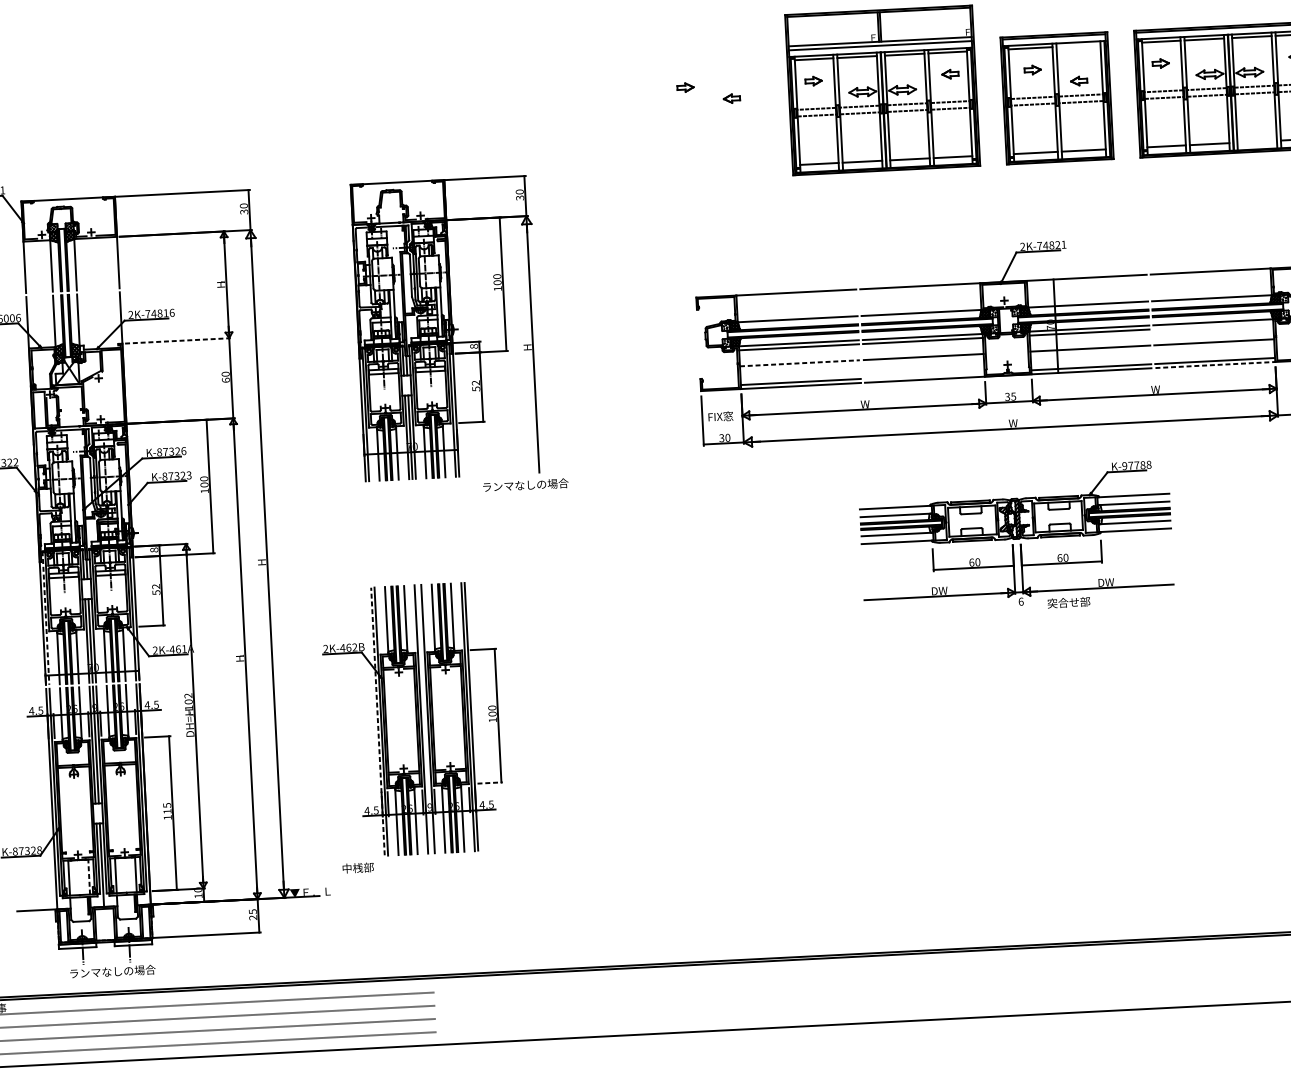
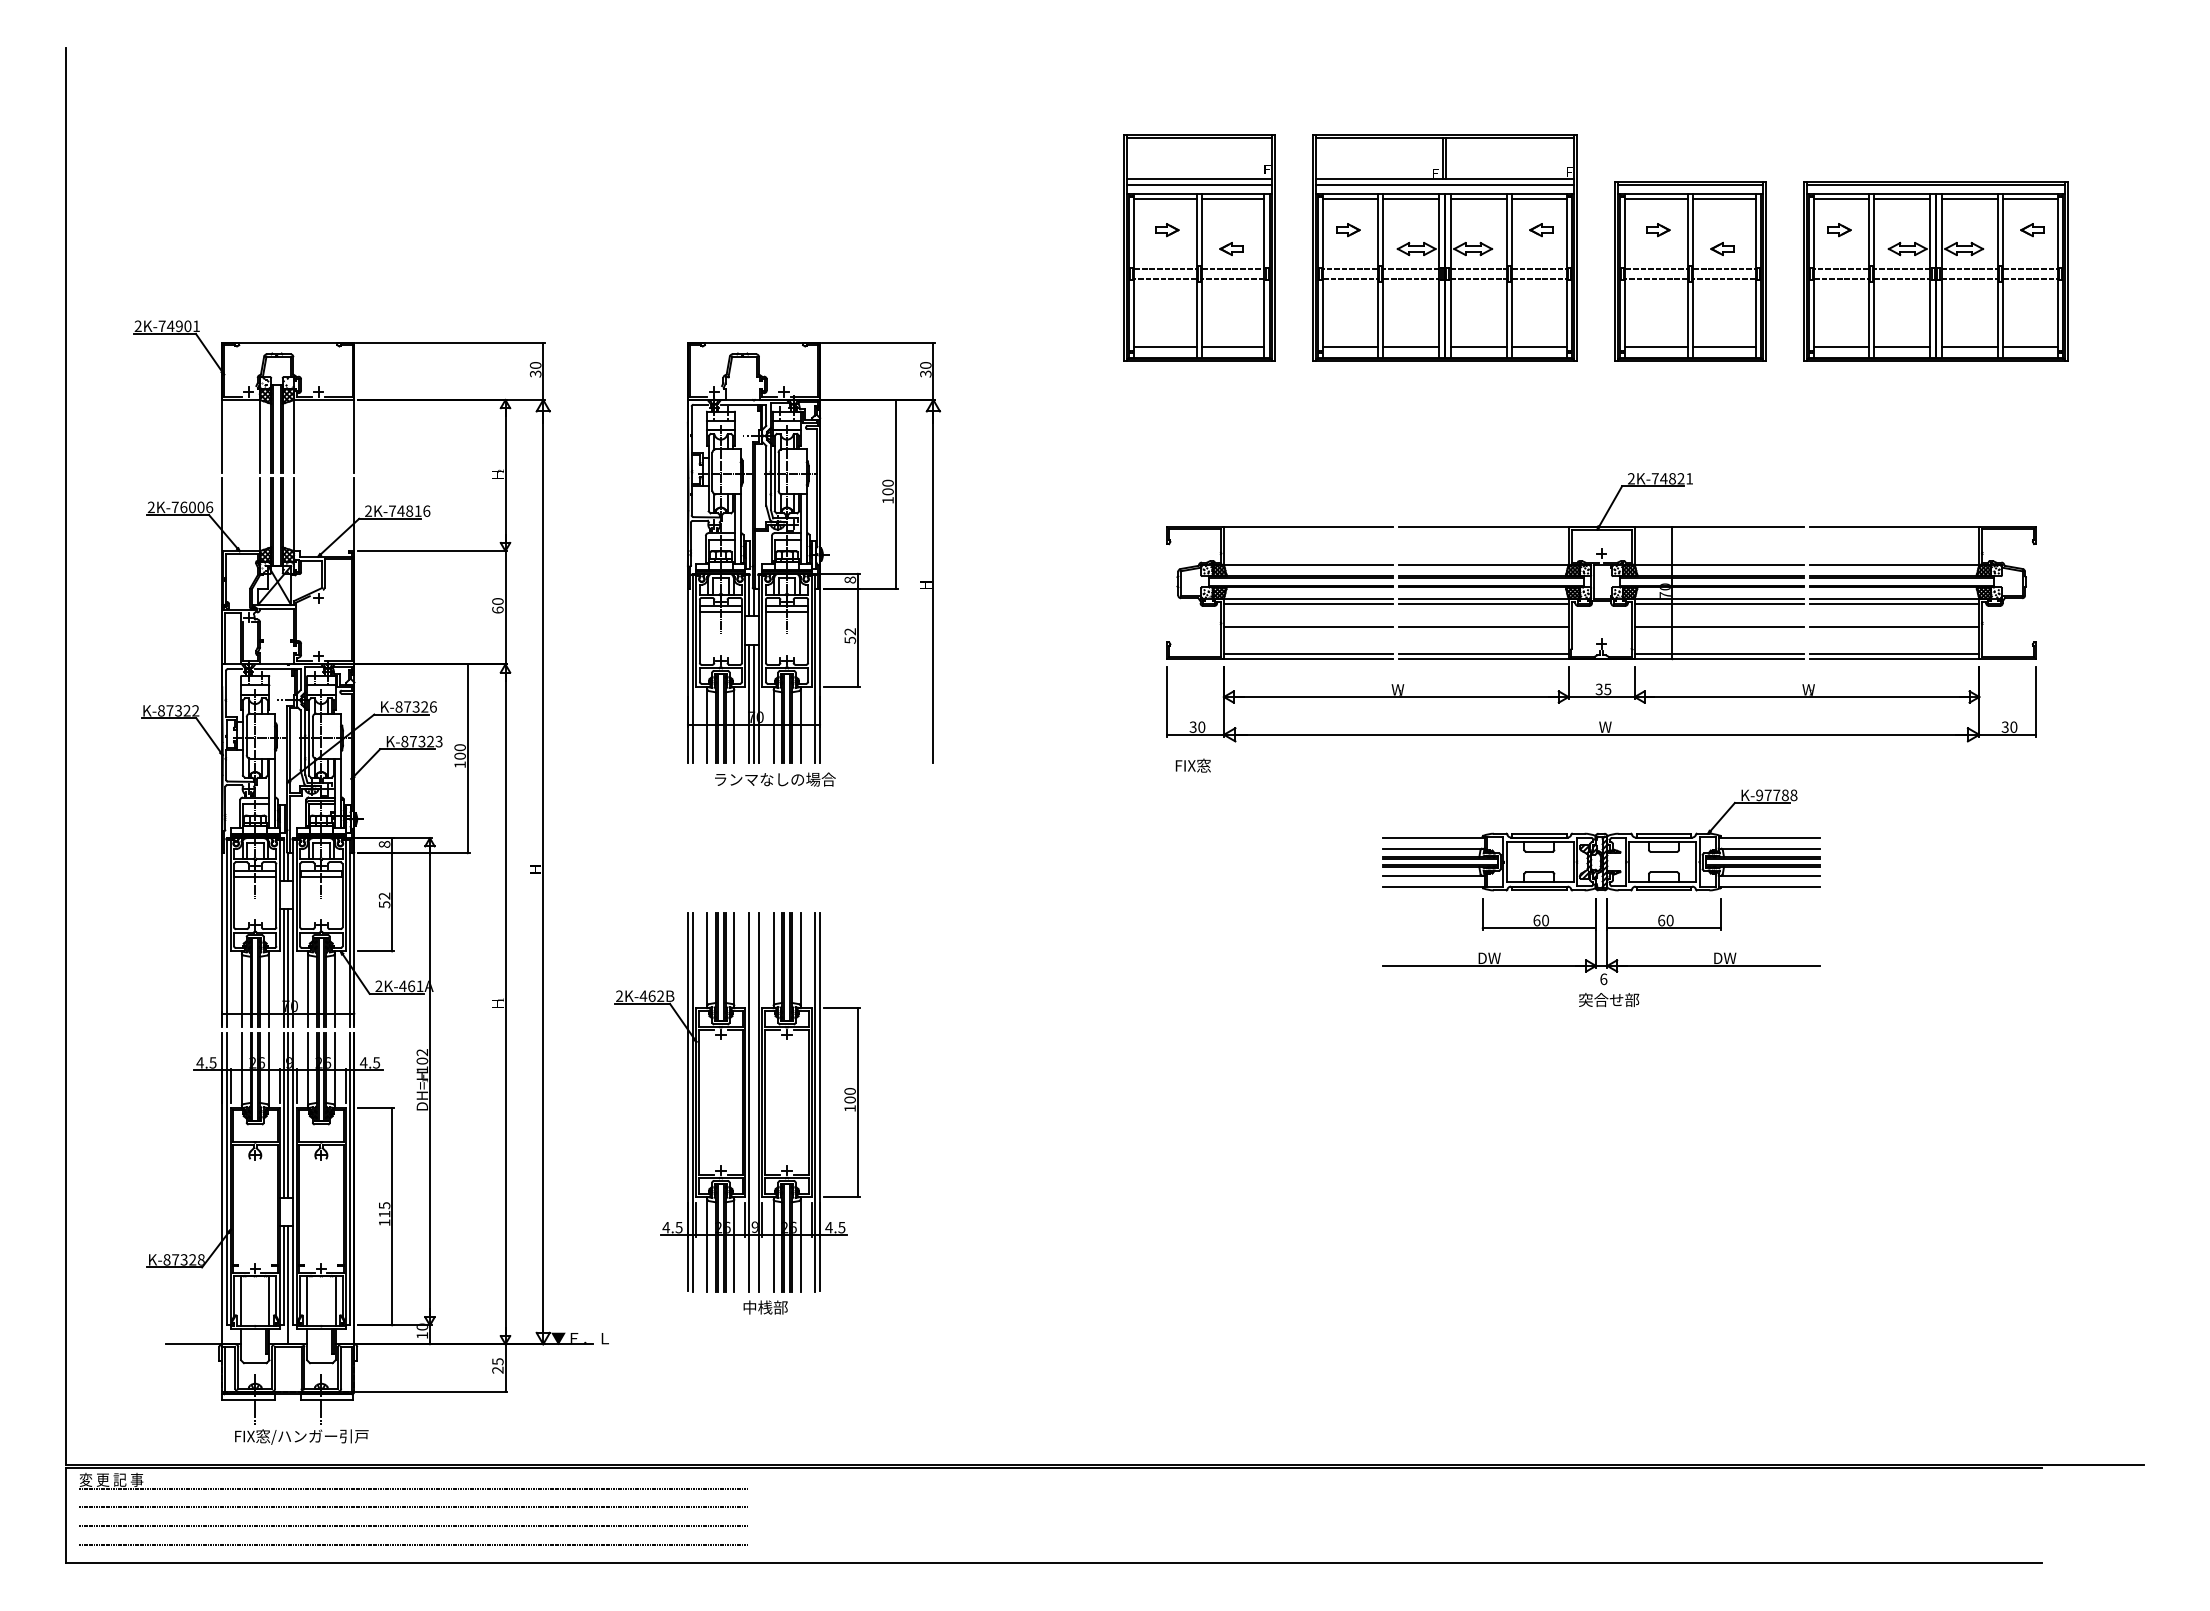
line: (1078, 46) -> (1724, 199), added
part: (709, 98) -> (1199, 247), added
line: (1257, 141) -> (1969, 347), added
line: (1213, 326) -> (1894, 604), added
line: (177, 341) -> (432, 551), dashed -> solid
line: (799, 363) -> (1308, 627), dashed -> solid
line: (1215, 365) -> (1895, 659), dashed -> solid
line: (924, 375) -> (1483, 653), added
text: (720, 416) -> (1192, 765), moved
text: (525, 485) -> (775, 779), moved
text: (1069, 602) -> (1609, 1000), moved
line: (45, 618) -> (226, 933), dashed -> solid
line: (377, 720) -> (687, 1101), dashed -> solid
line: (489, 783) -> (841, 1197), dashed -> solid
text: (358, 867) -> (765, 1307), moved
line: (89, 877) -> (269, 1301), dashed -> solid
text: (116, 971) -> (301, 1436), ランマなしの場合 -> FIX窓/ハンガー引戸

